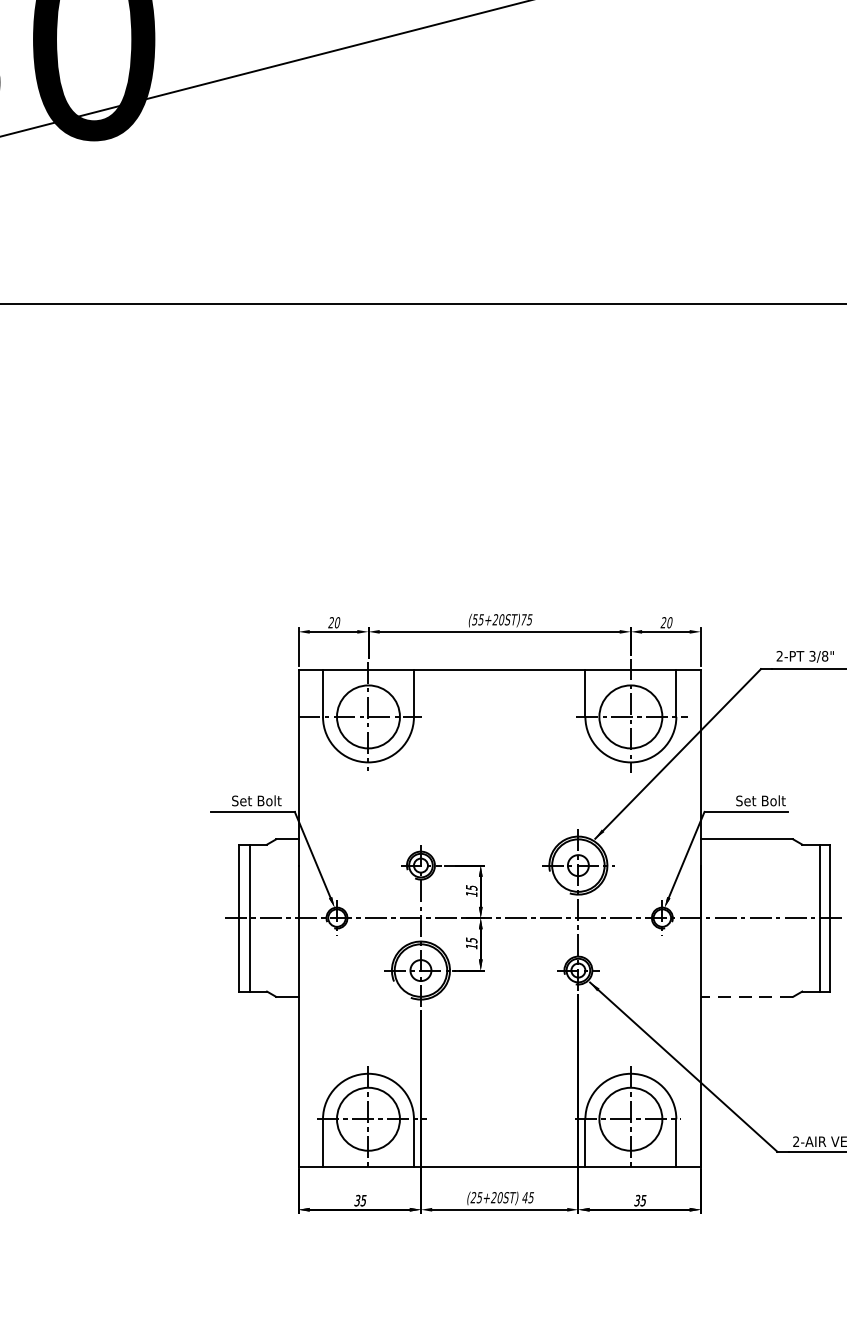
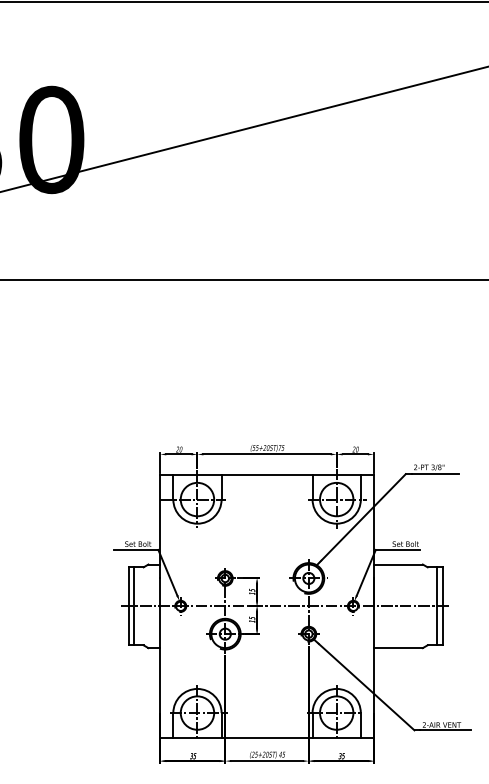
line: (747, 997) -> (398, 648), dashed -> solid

